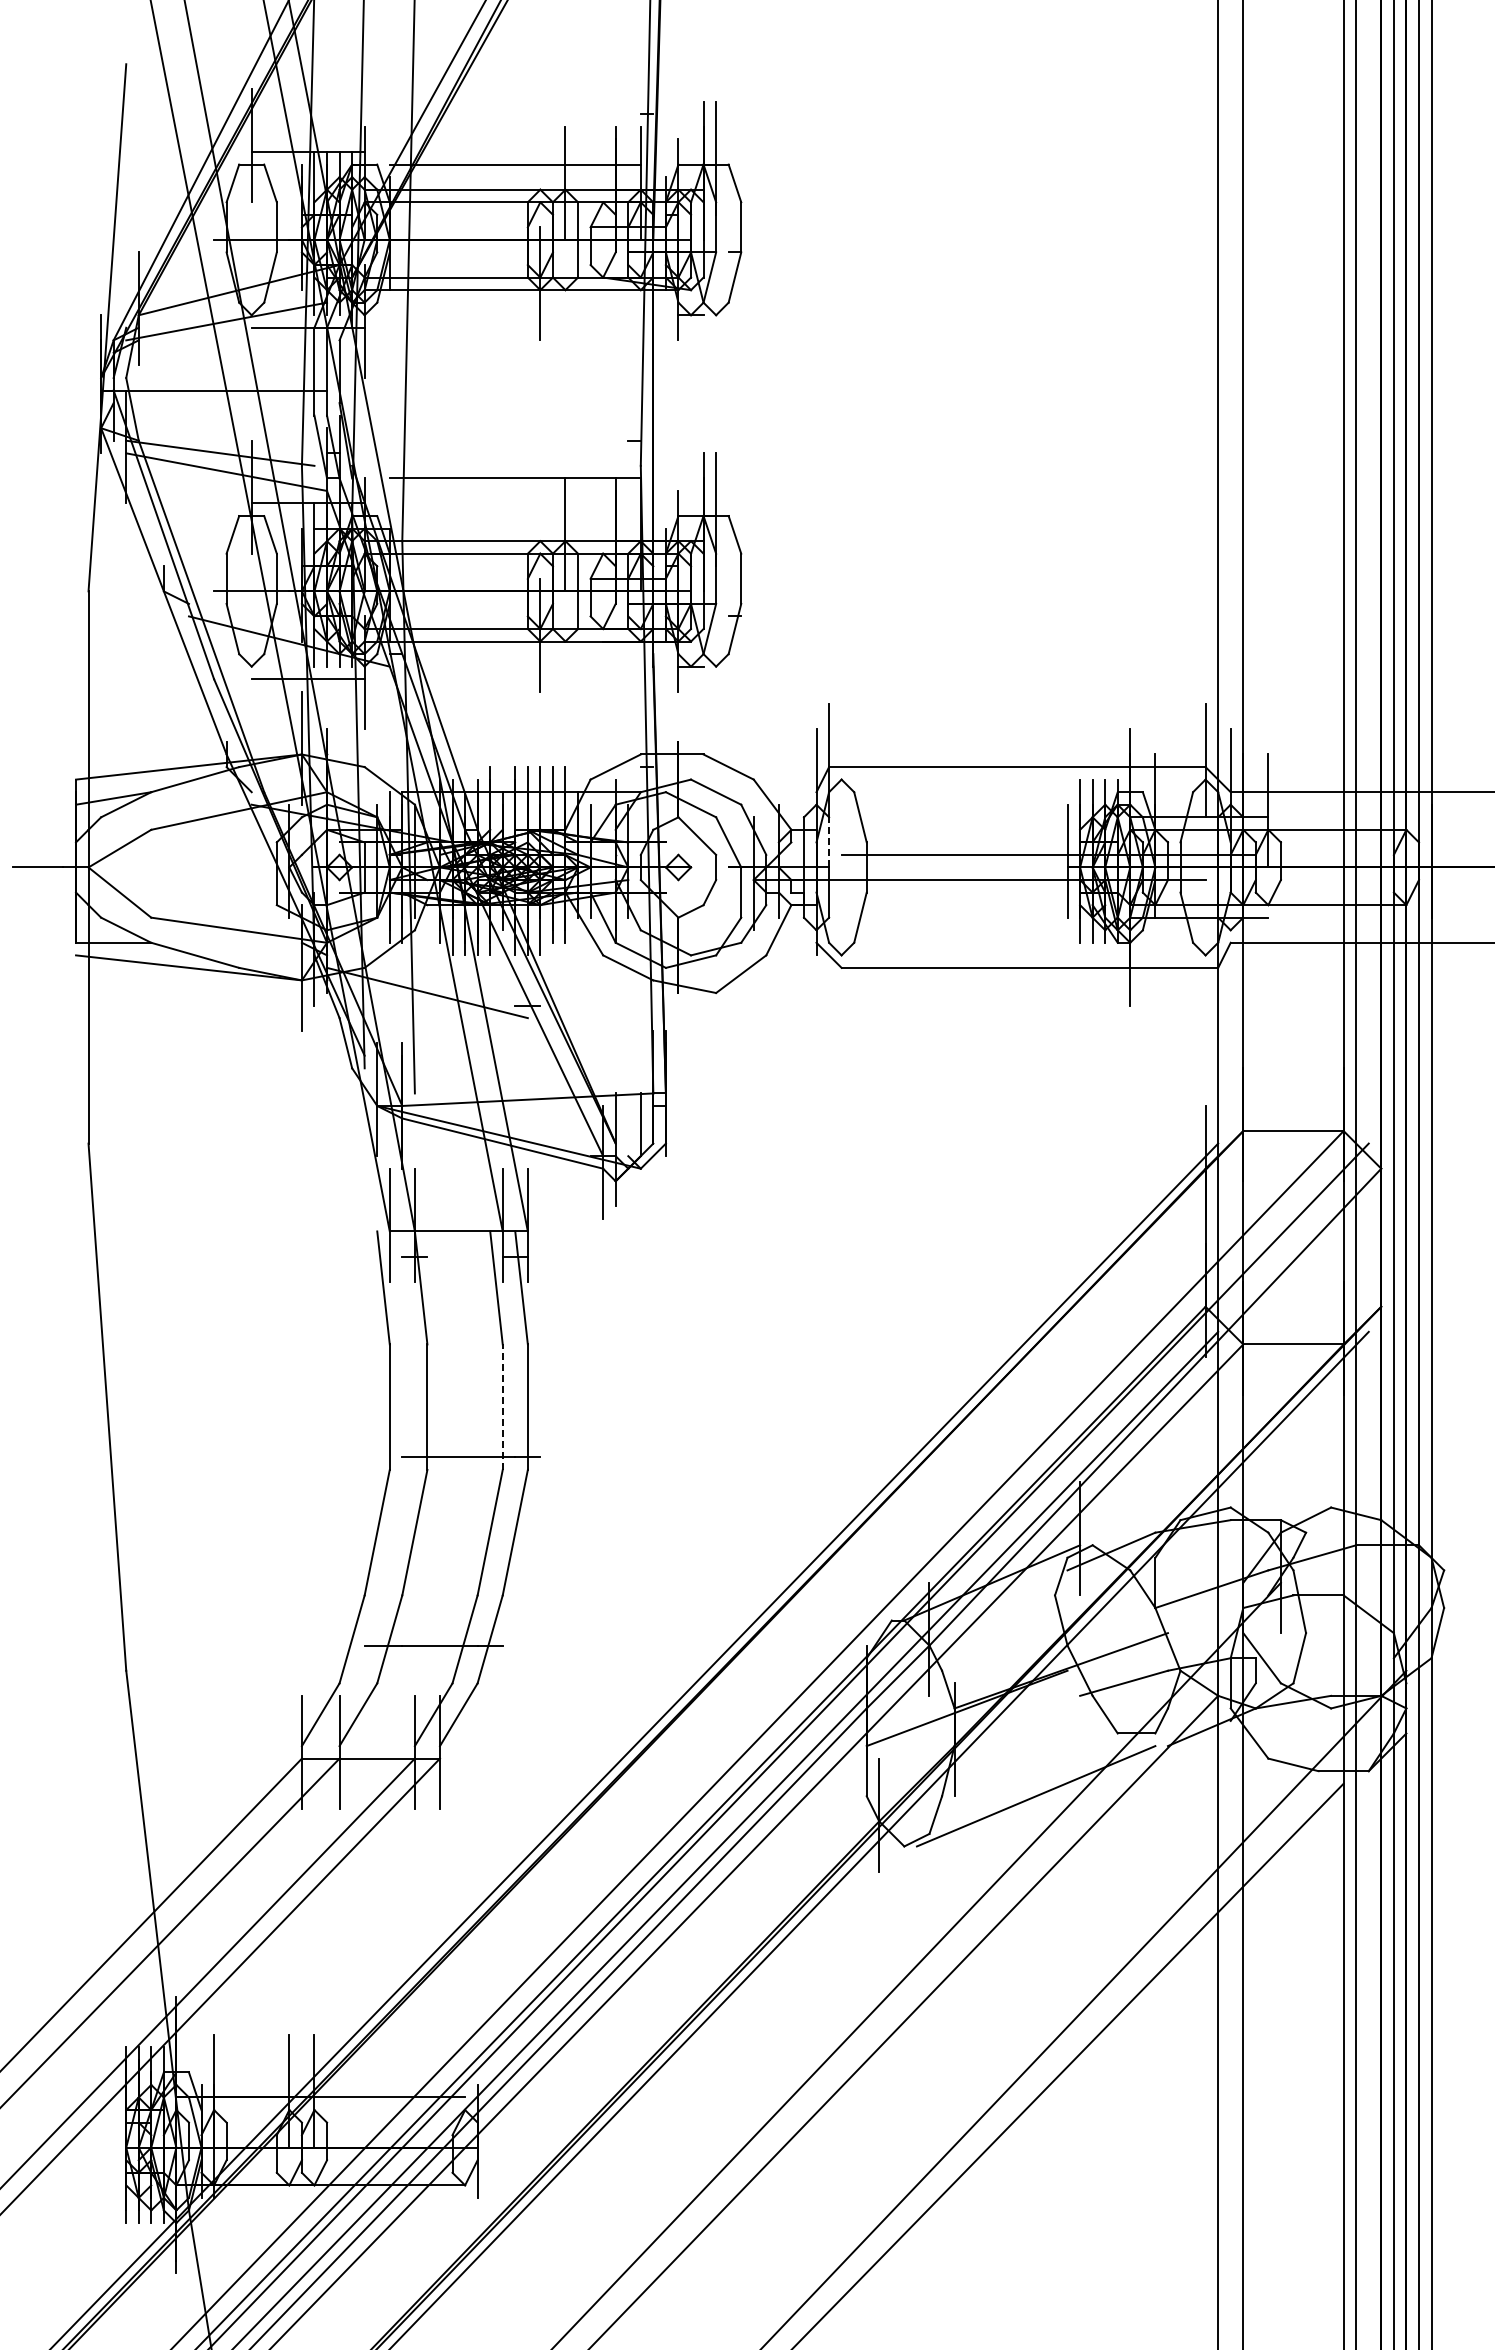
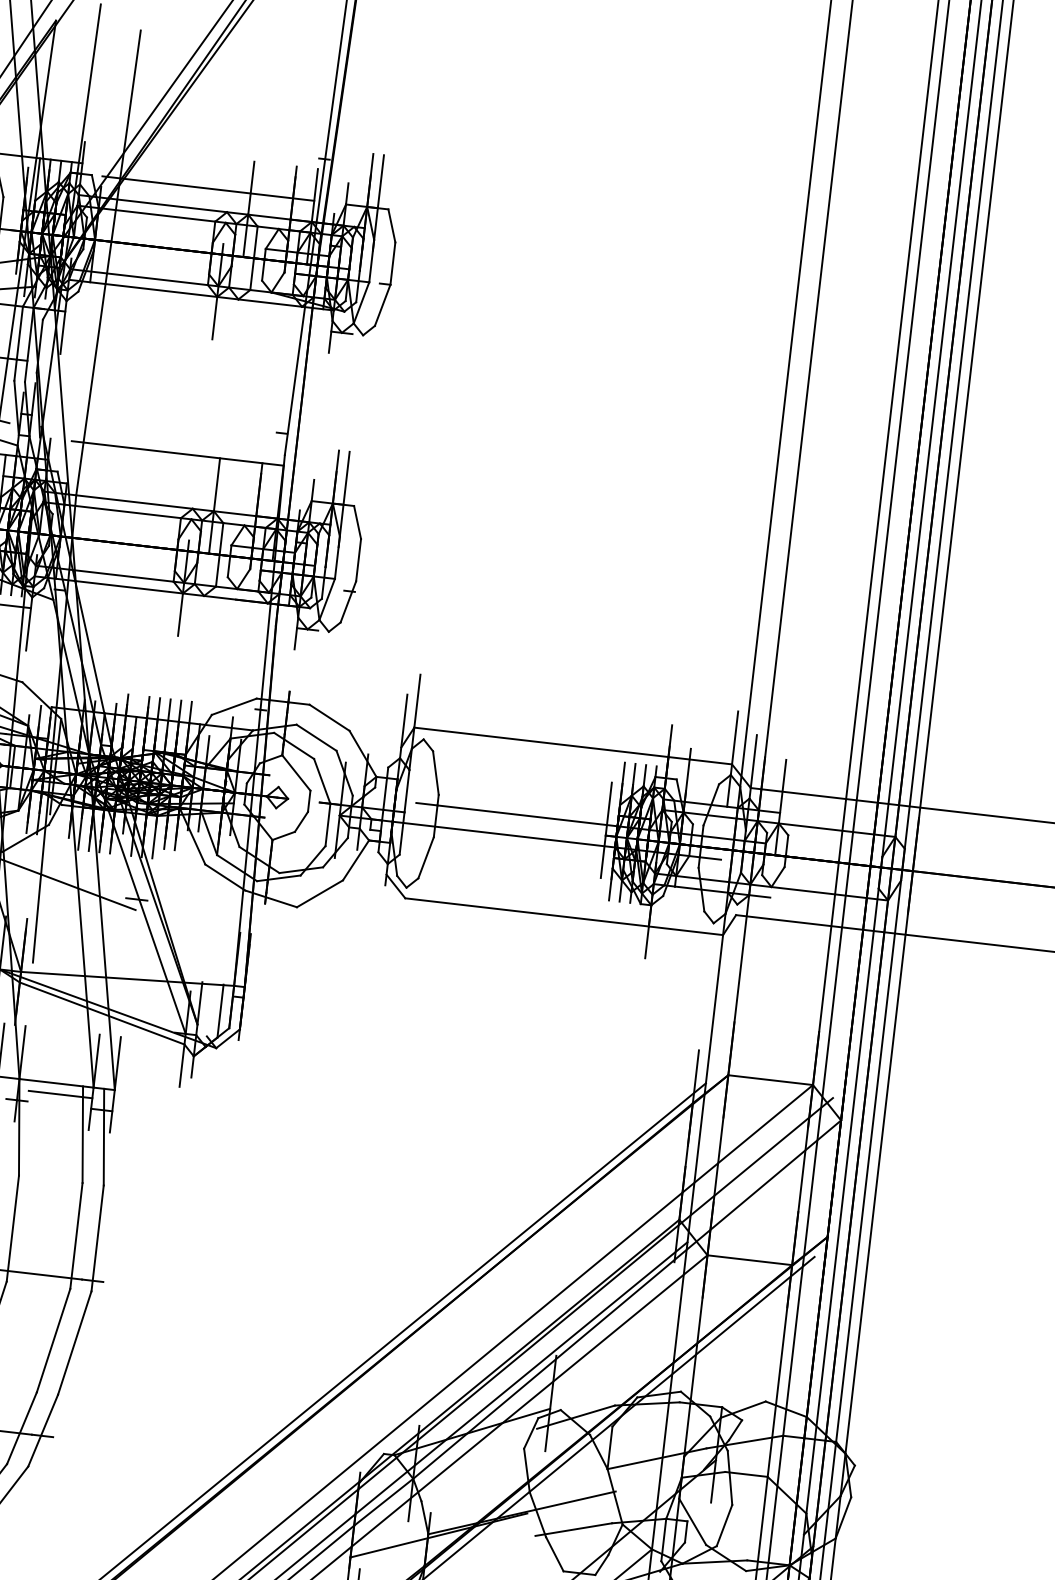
line: (829, 841) -> (407, 790), dashed -> solid
line: (464, 1244) -> (60, 1094), added
line: (502, 1407) -> (76, 1236), dashed -> solid

